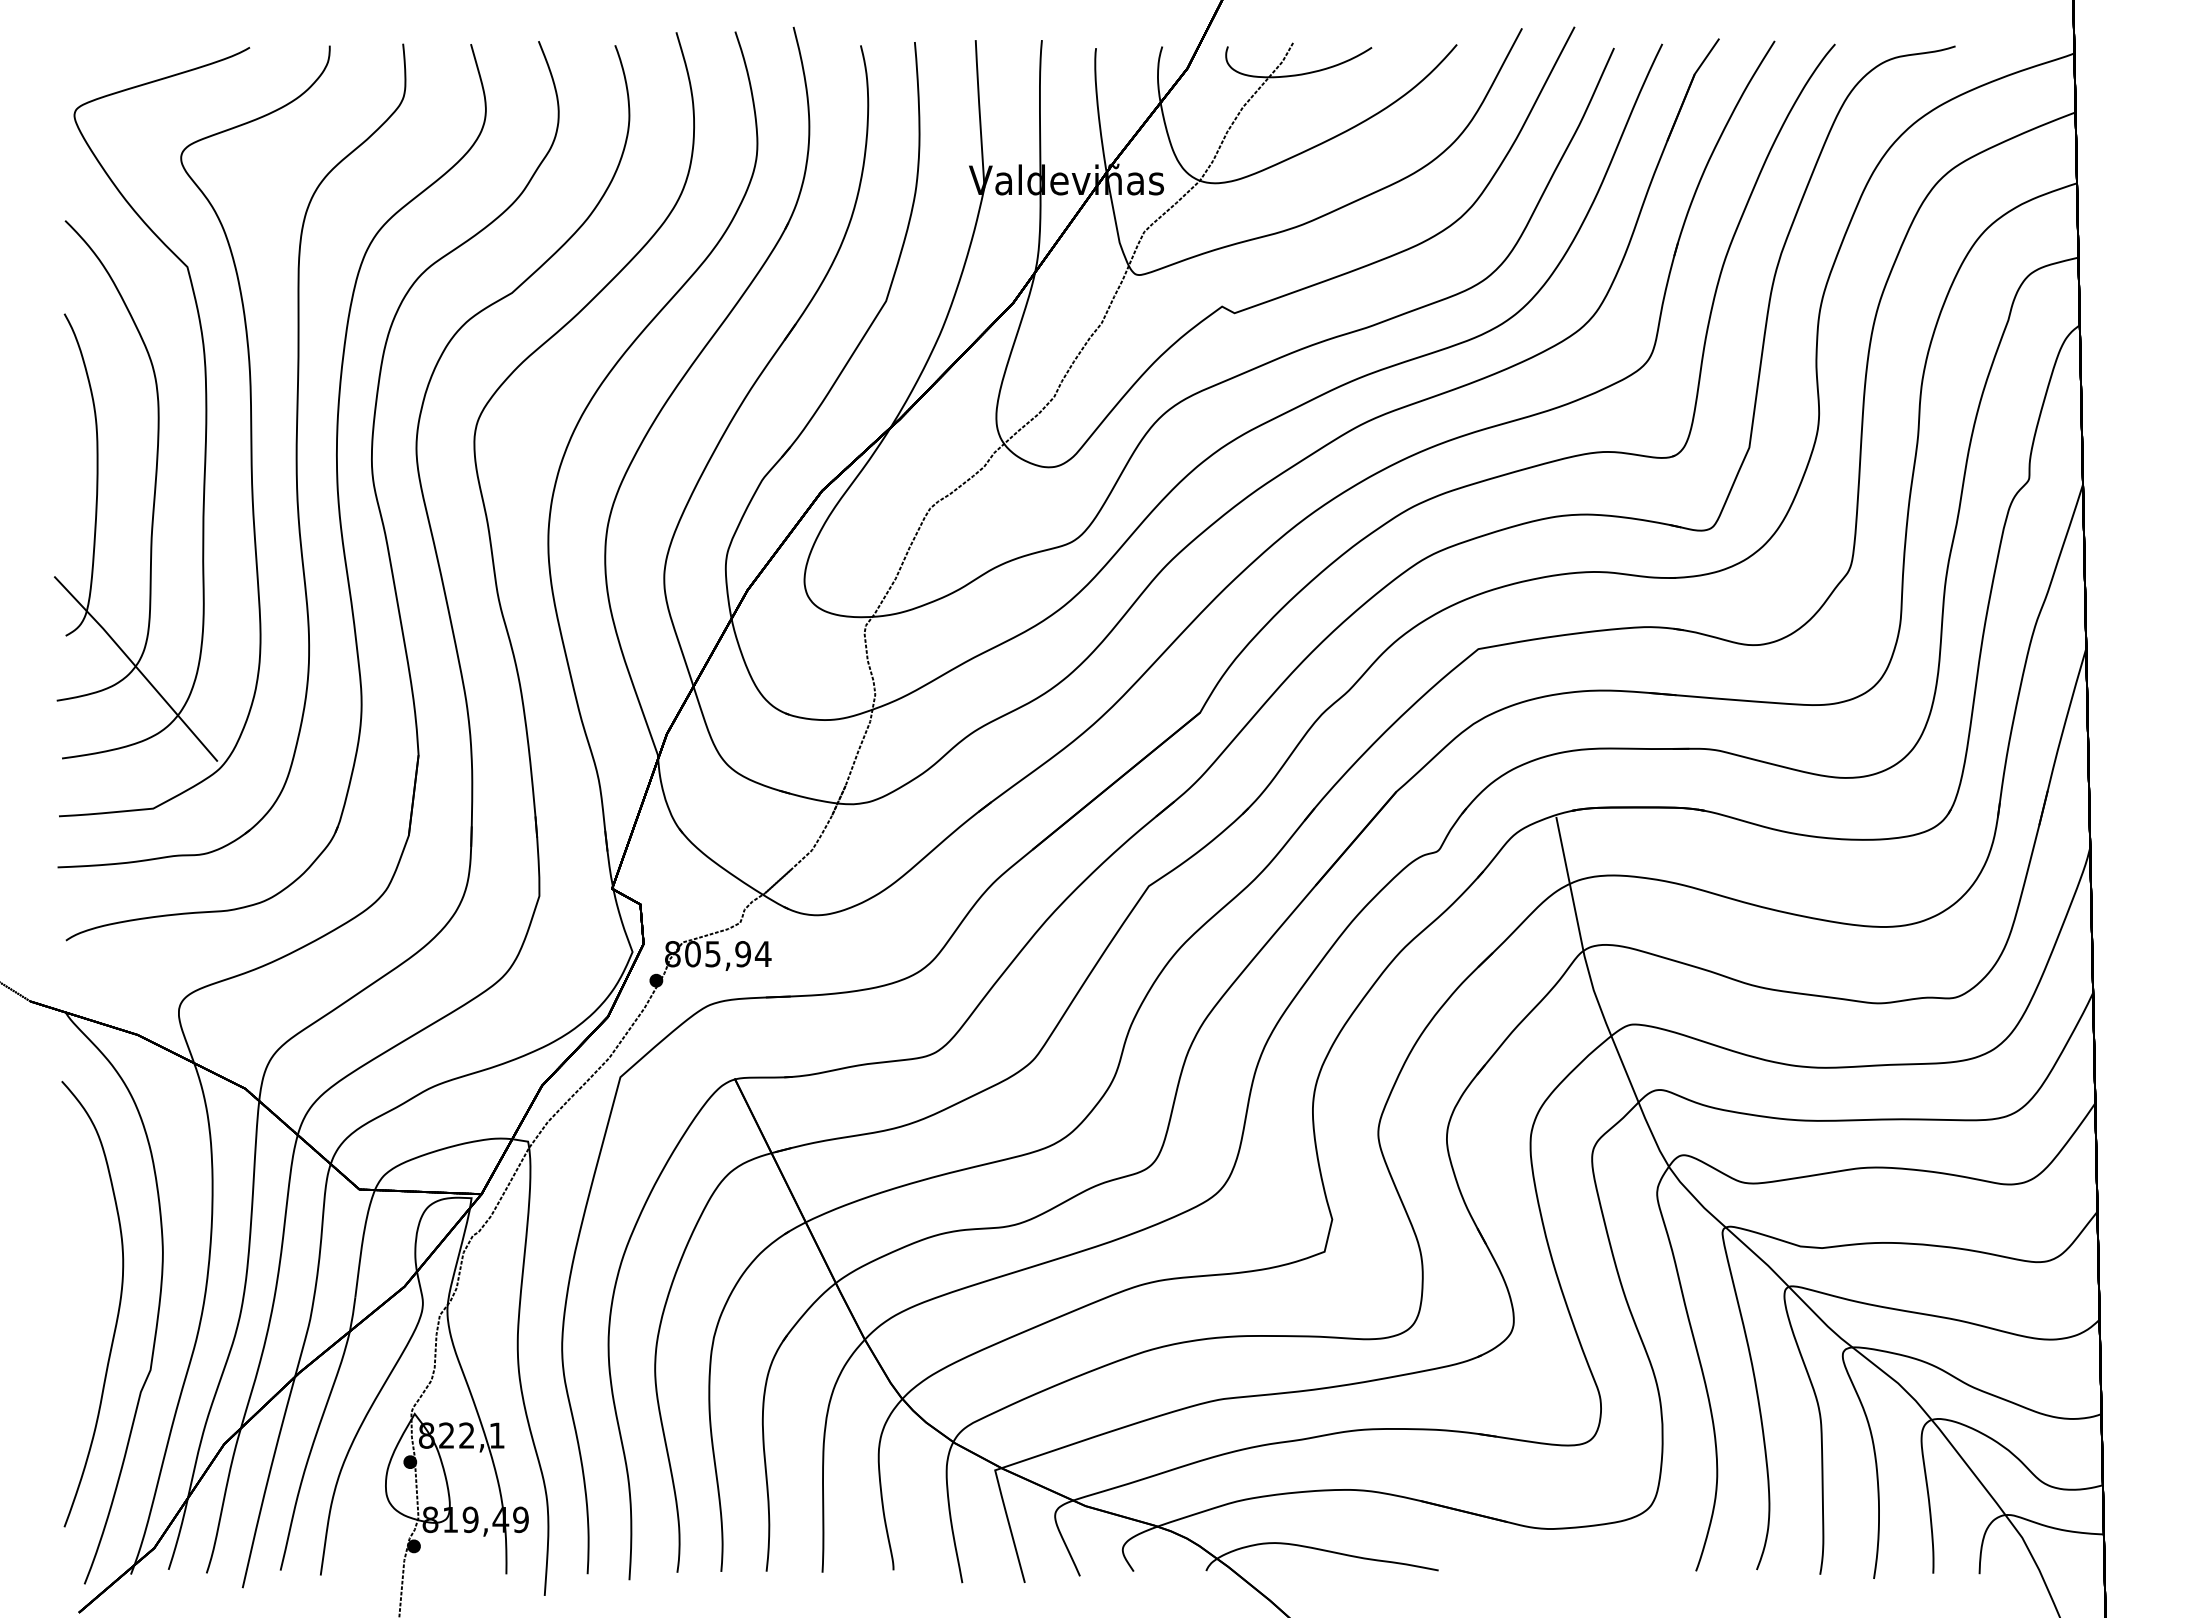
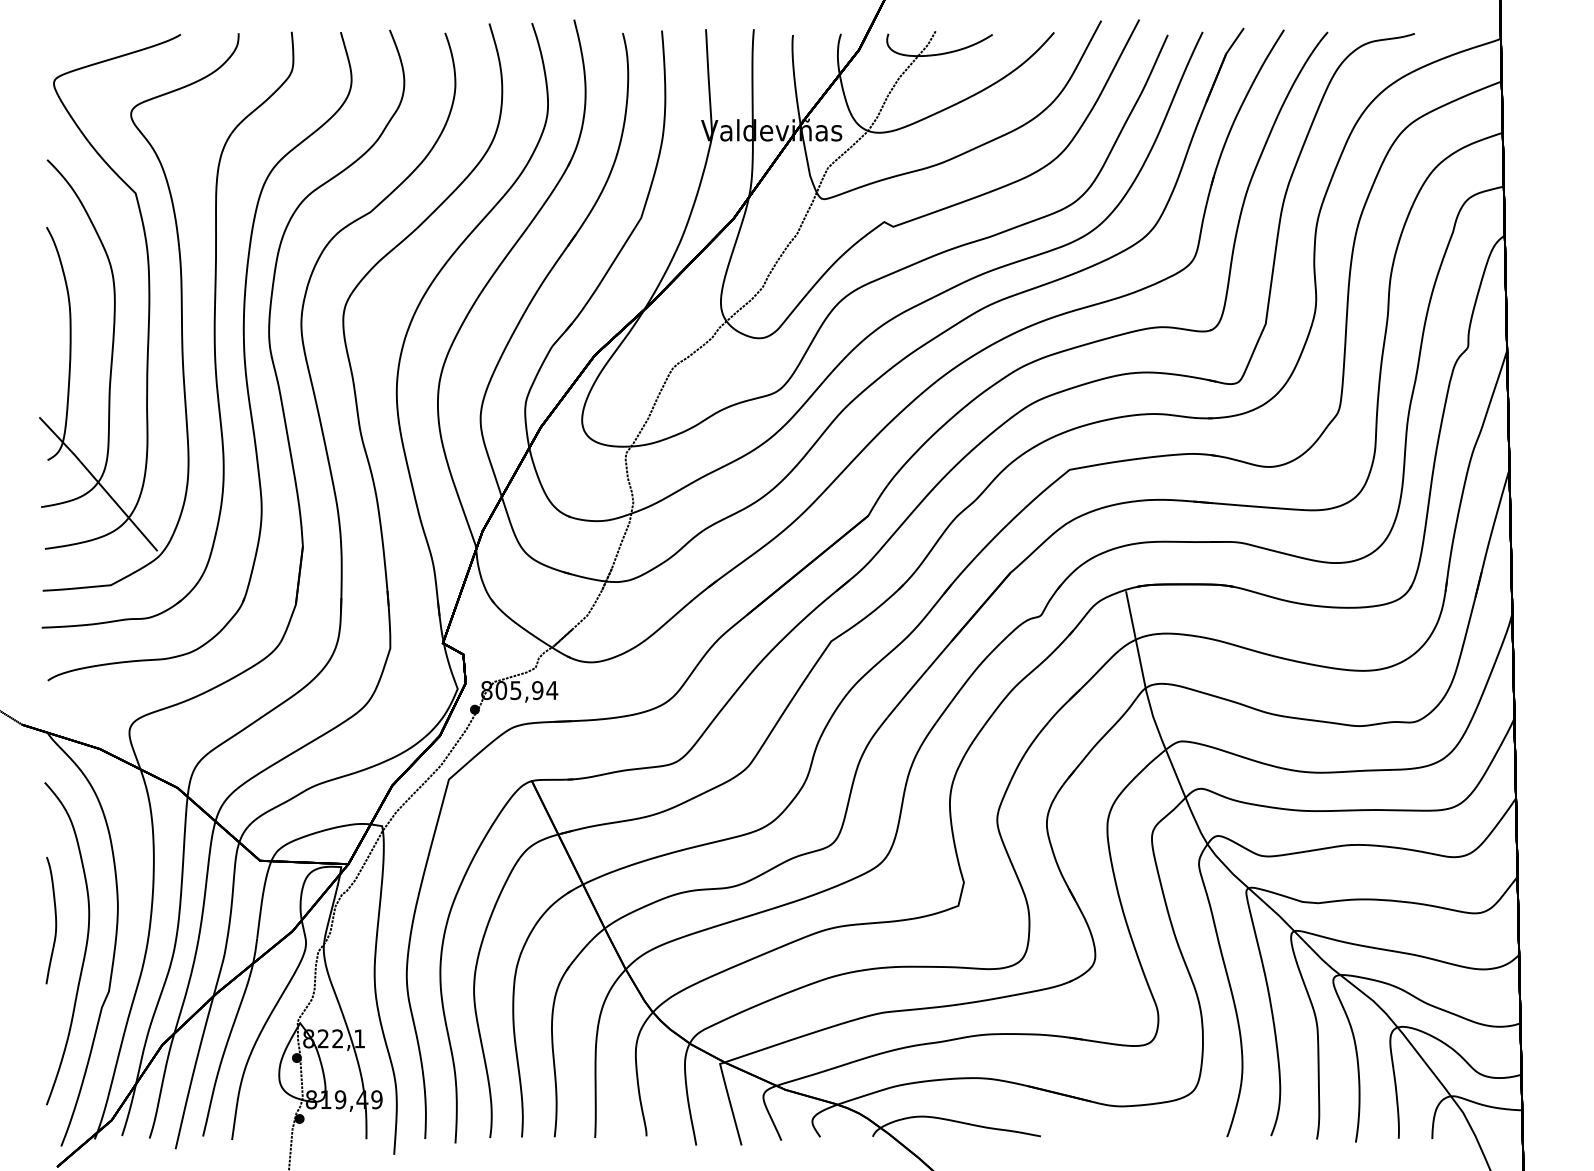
part: (70, 1272) -> (51, 920), added

